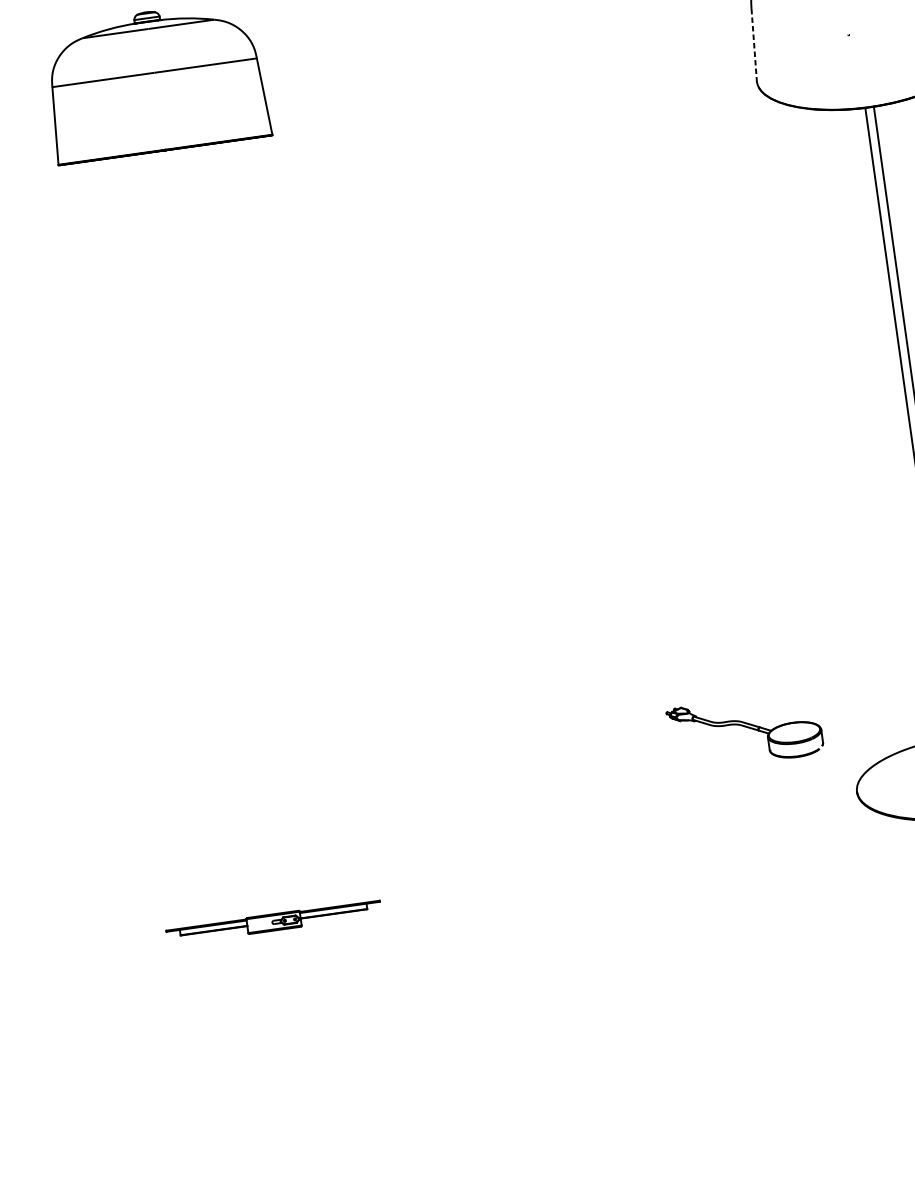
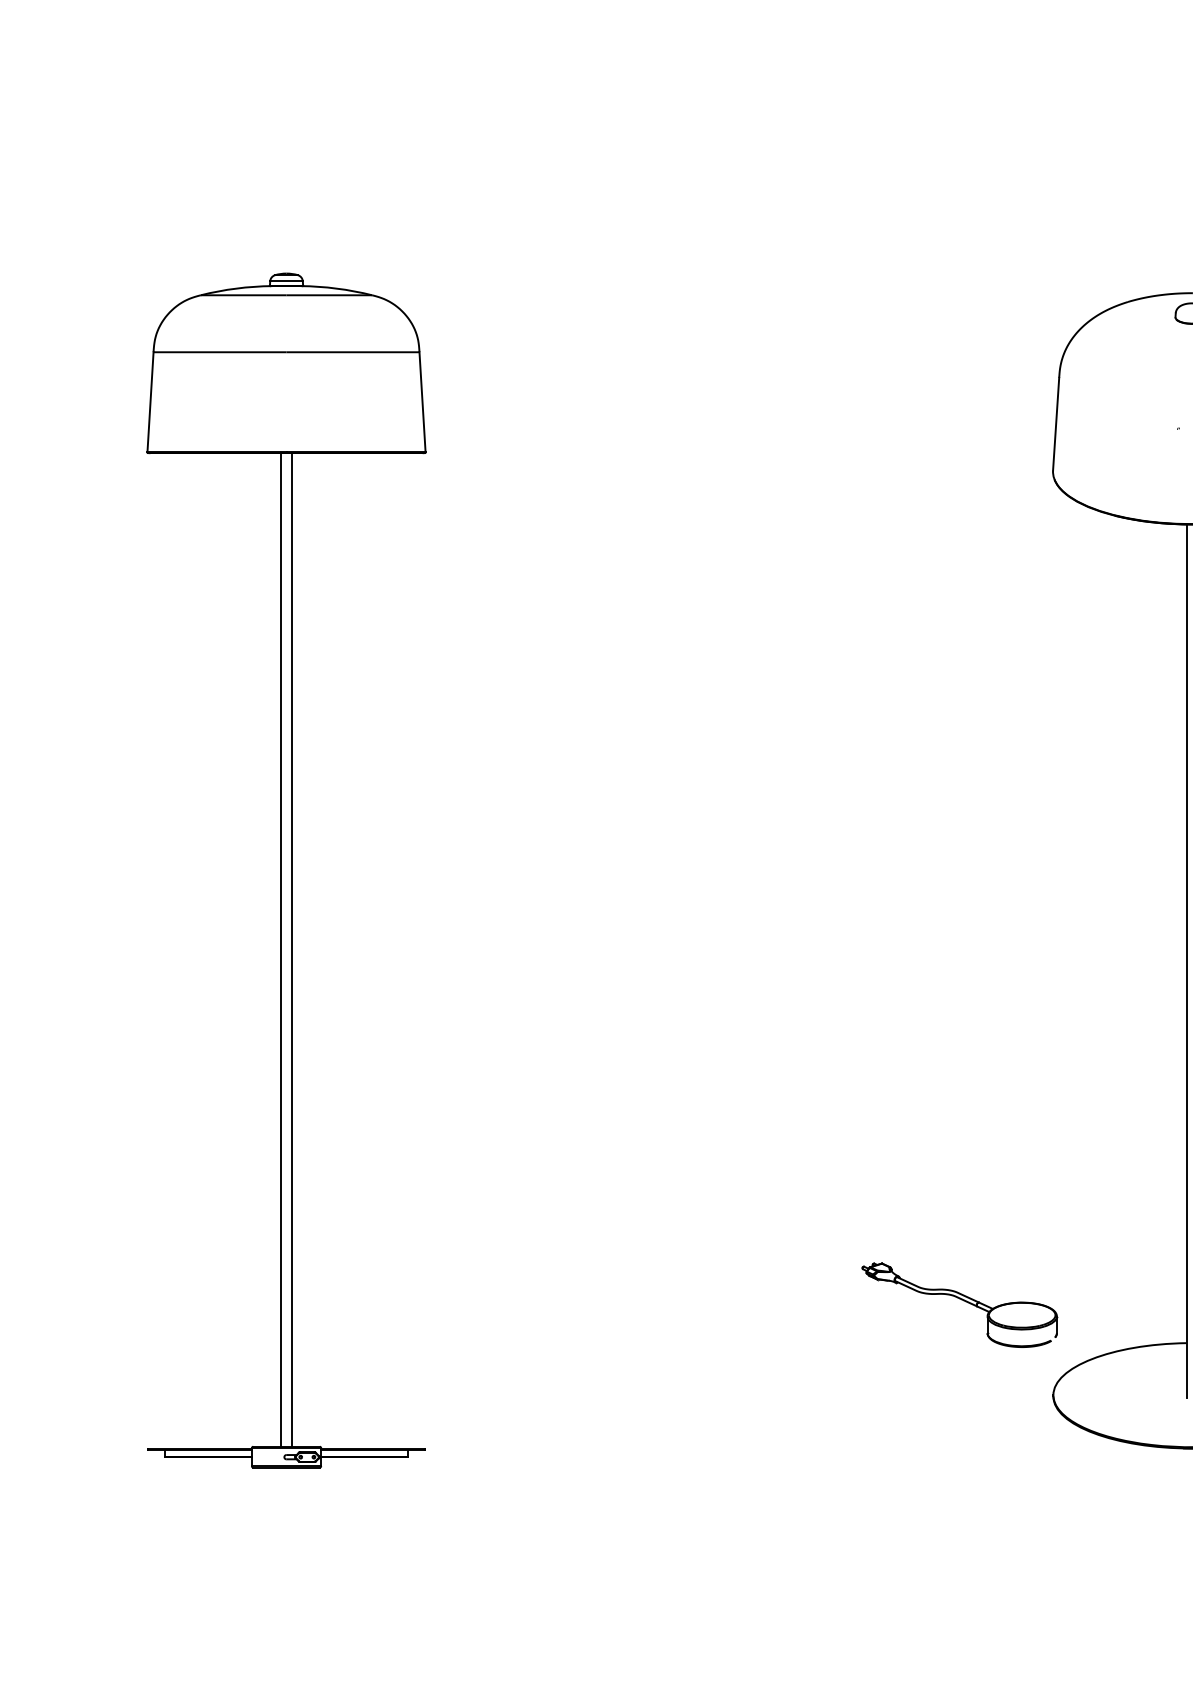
line: (754, 45) -> (1056, 424), dashed -> solid
line: (223, 531) -> (292, 949), added
line: (215, 532) -> (281, 949), added
part: (745, 731) -> (959, 1304), moved

